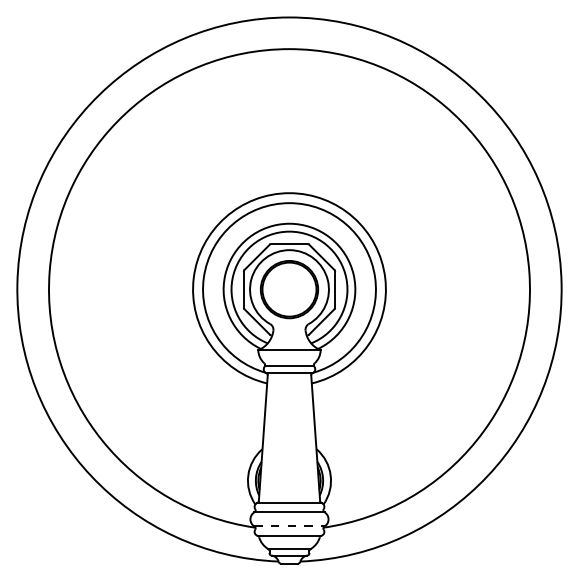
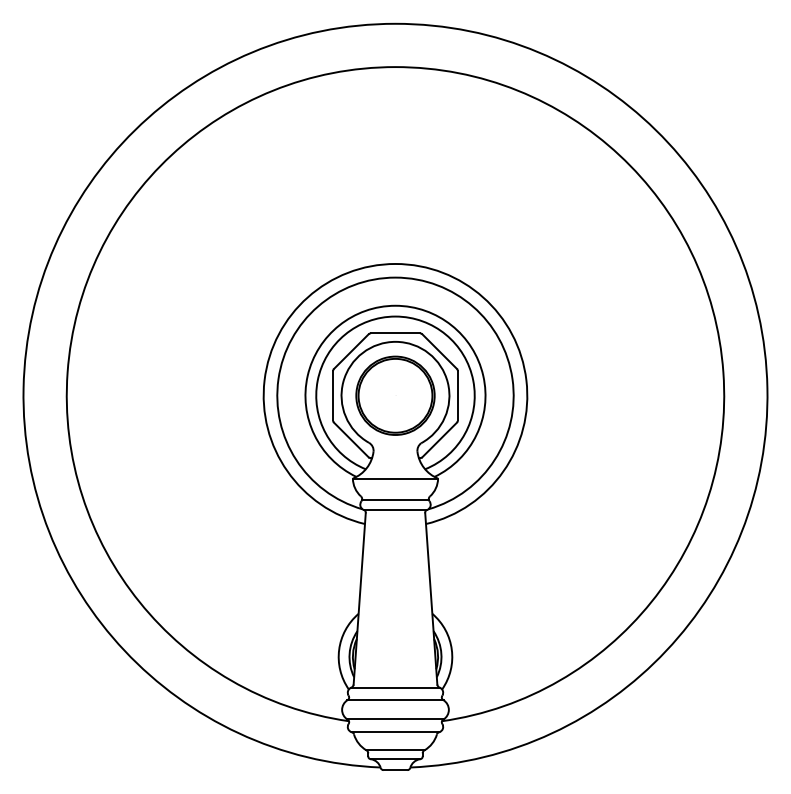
line: (289, 526) -> (395, 719), dashed -> solid

